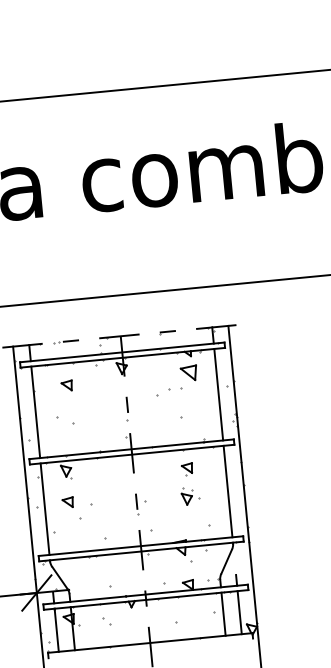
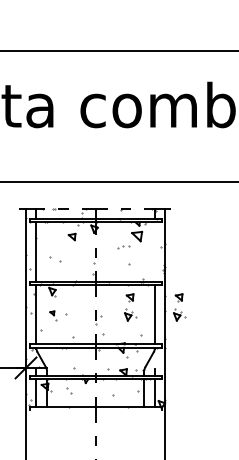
part: (65, 385) -> (71, 236), moved
part: (169, 392) -> (123, 247), size x0.7
line: (218, 393) -> (154, 251), removed
part: (265, 476) -> (179, 307), added
part: (71, 507) -> (53, 315), size x0.6

